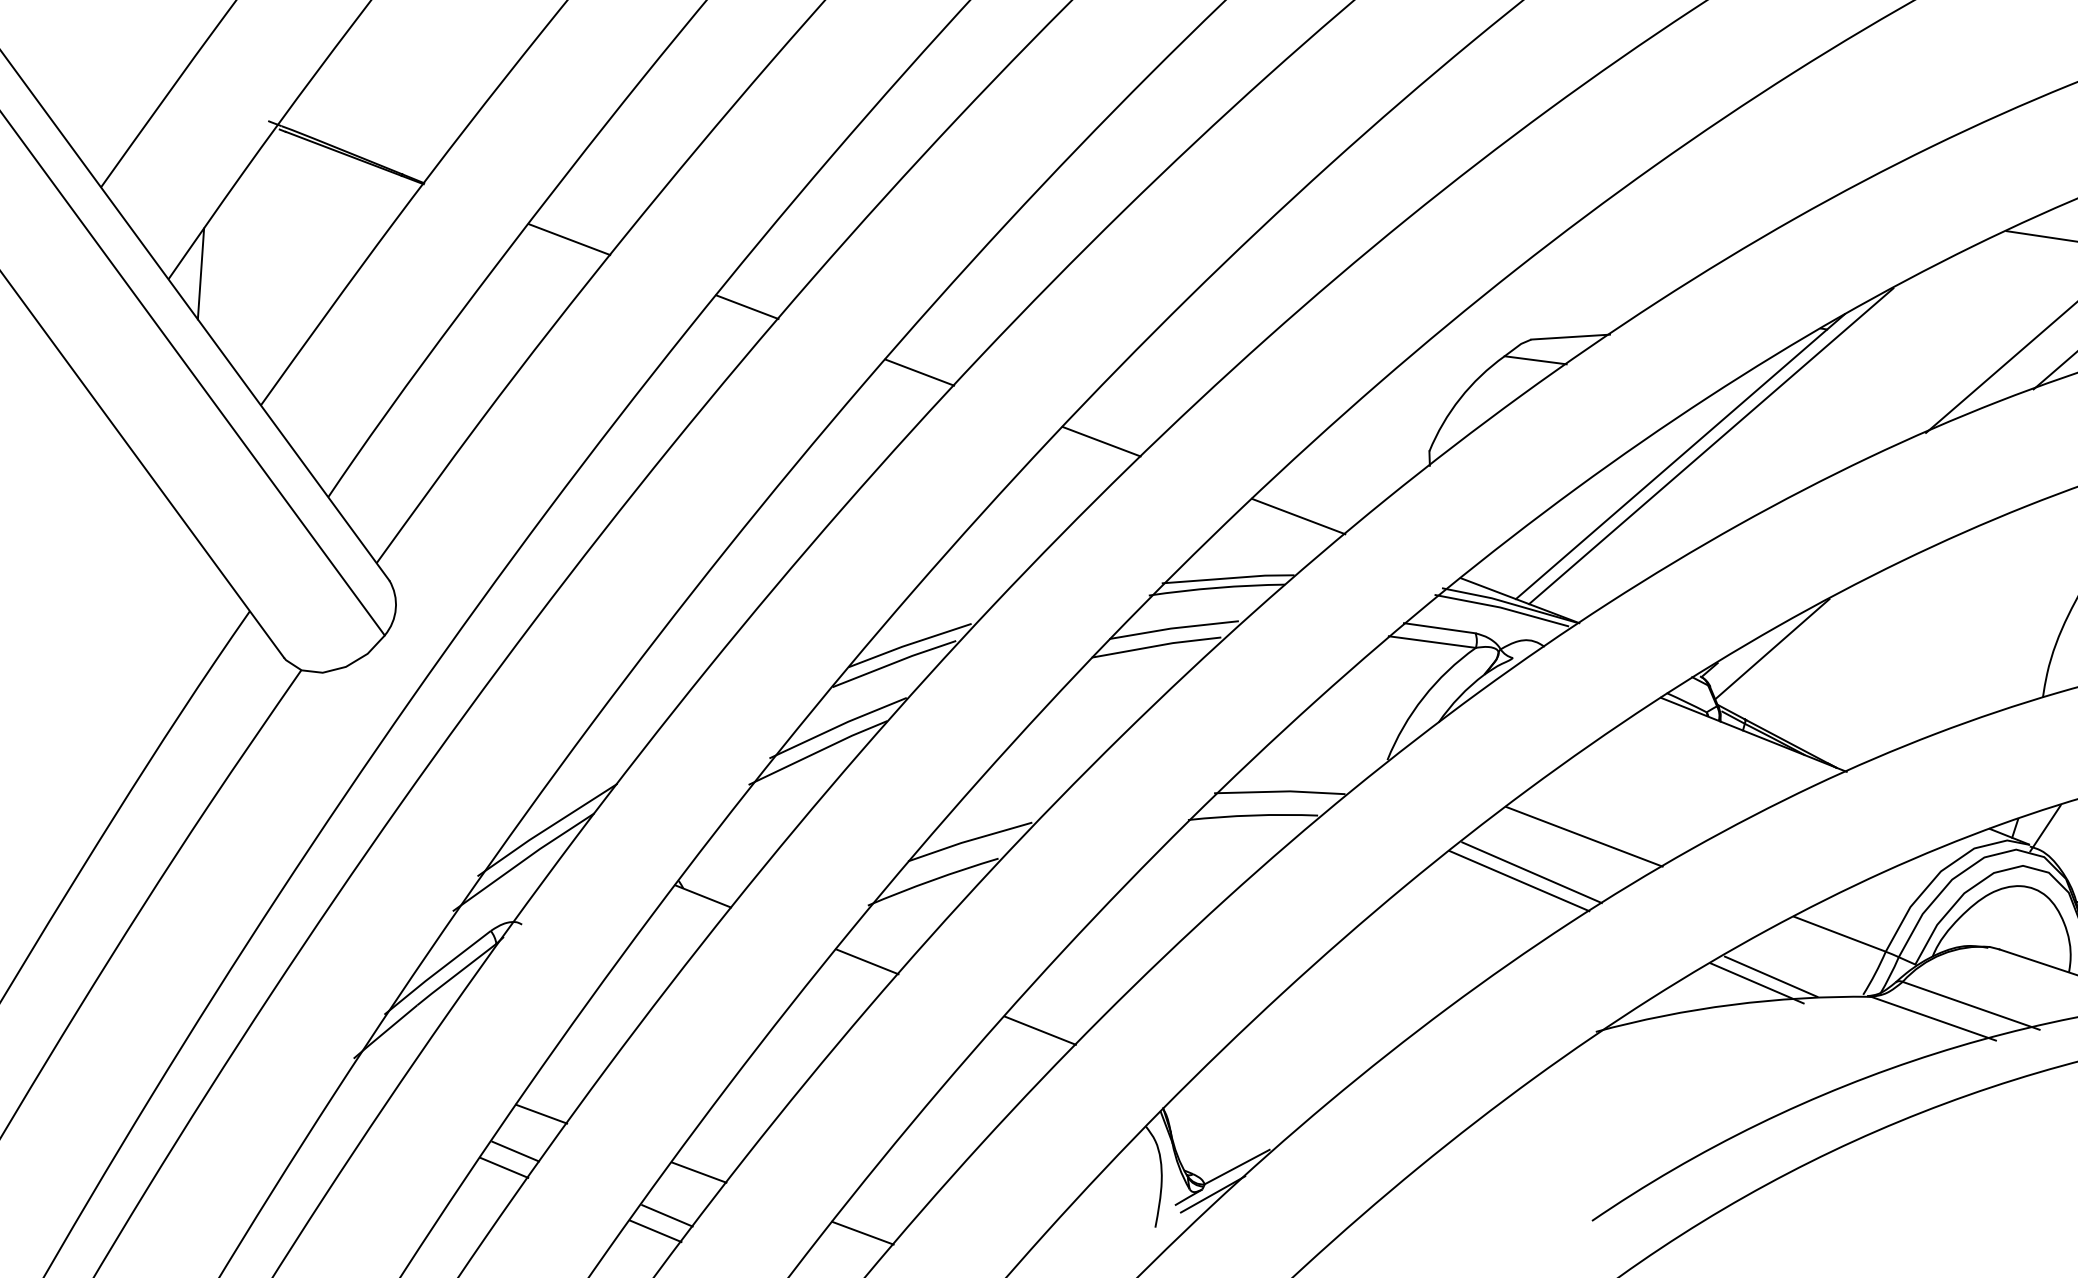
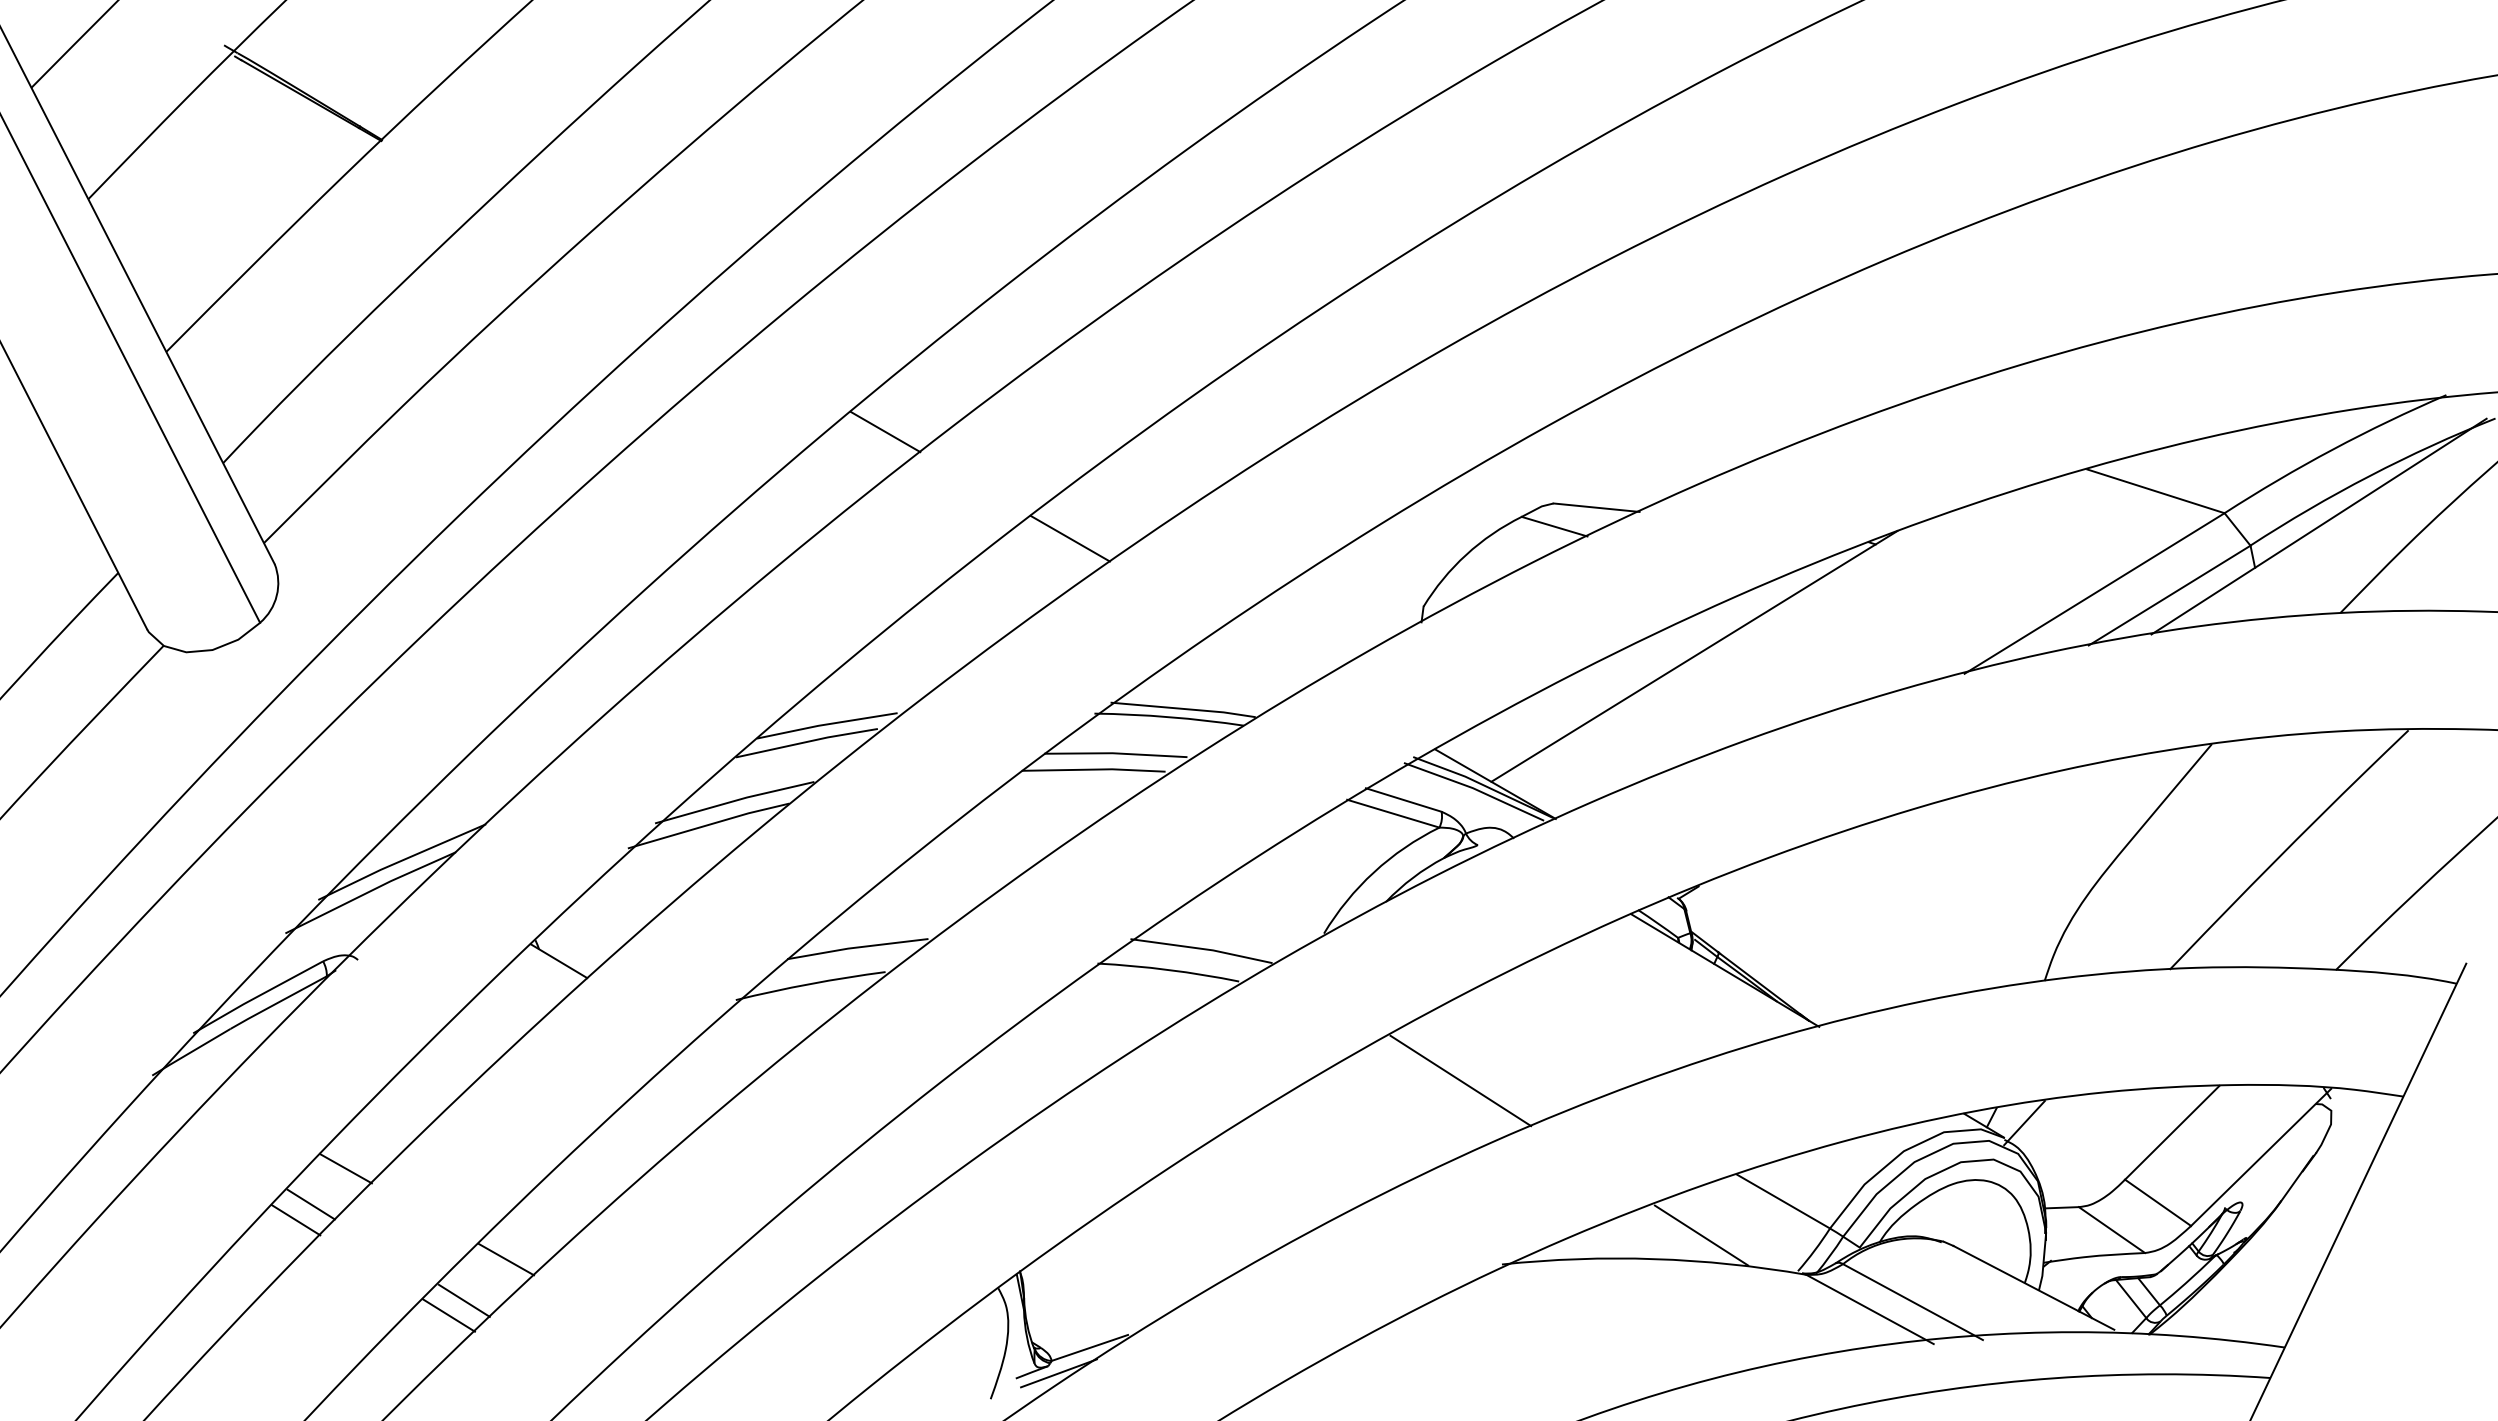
line: (569, 239) -> (529, 226), removed
line: (200, 273) -> (124, 198), removed
line: (746, 306) -> (709, 330), removed
line: (1711, 446) -> (1729, 650), removed
line: (1298, 515) -> (1270, 653), removed
line: (1771, 648) -> (1759, 880), removed
line: (1584, 837) -> (1523, 1051), removed
line: (1519, 880) -> (1445, 1087), removed
line: (866, 961) -> (724, 1060), removed
line: (1757, 983) -> (1685, 1240), removed
line: (1040, 1030) -> (900, 1165), removed
line: (862, 1232) -> (672, 1353), removed

